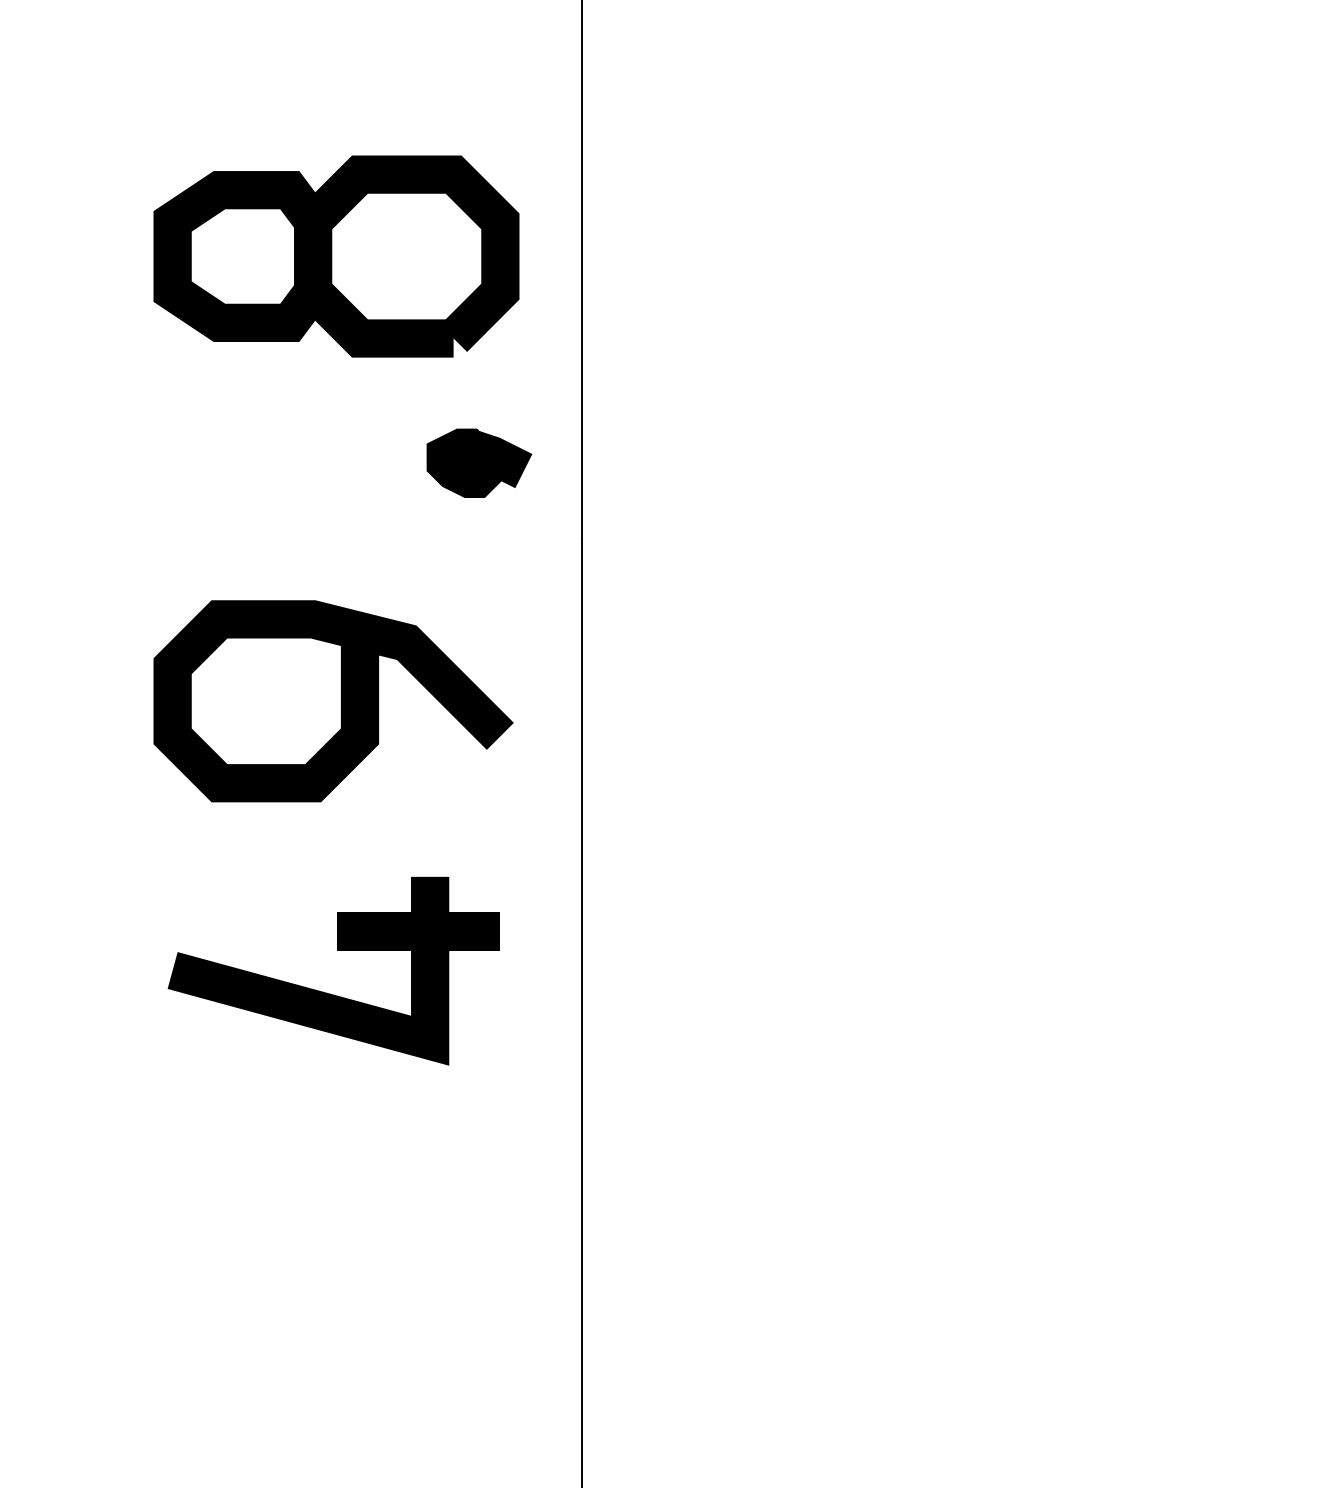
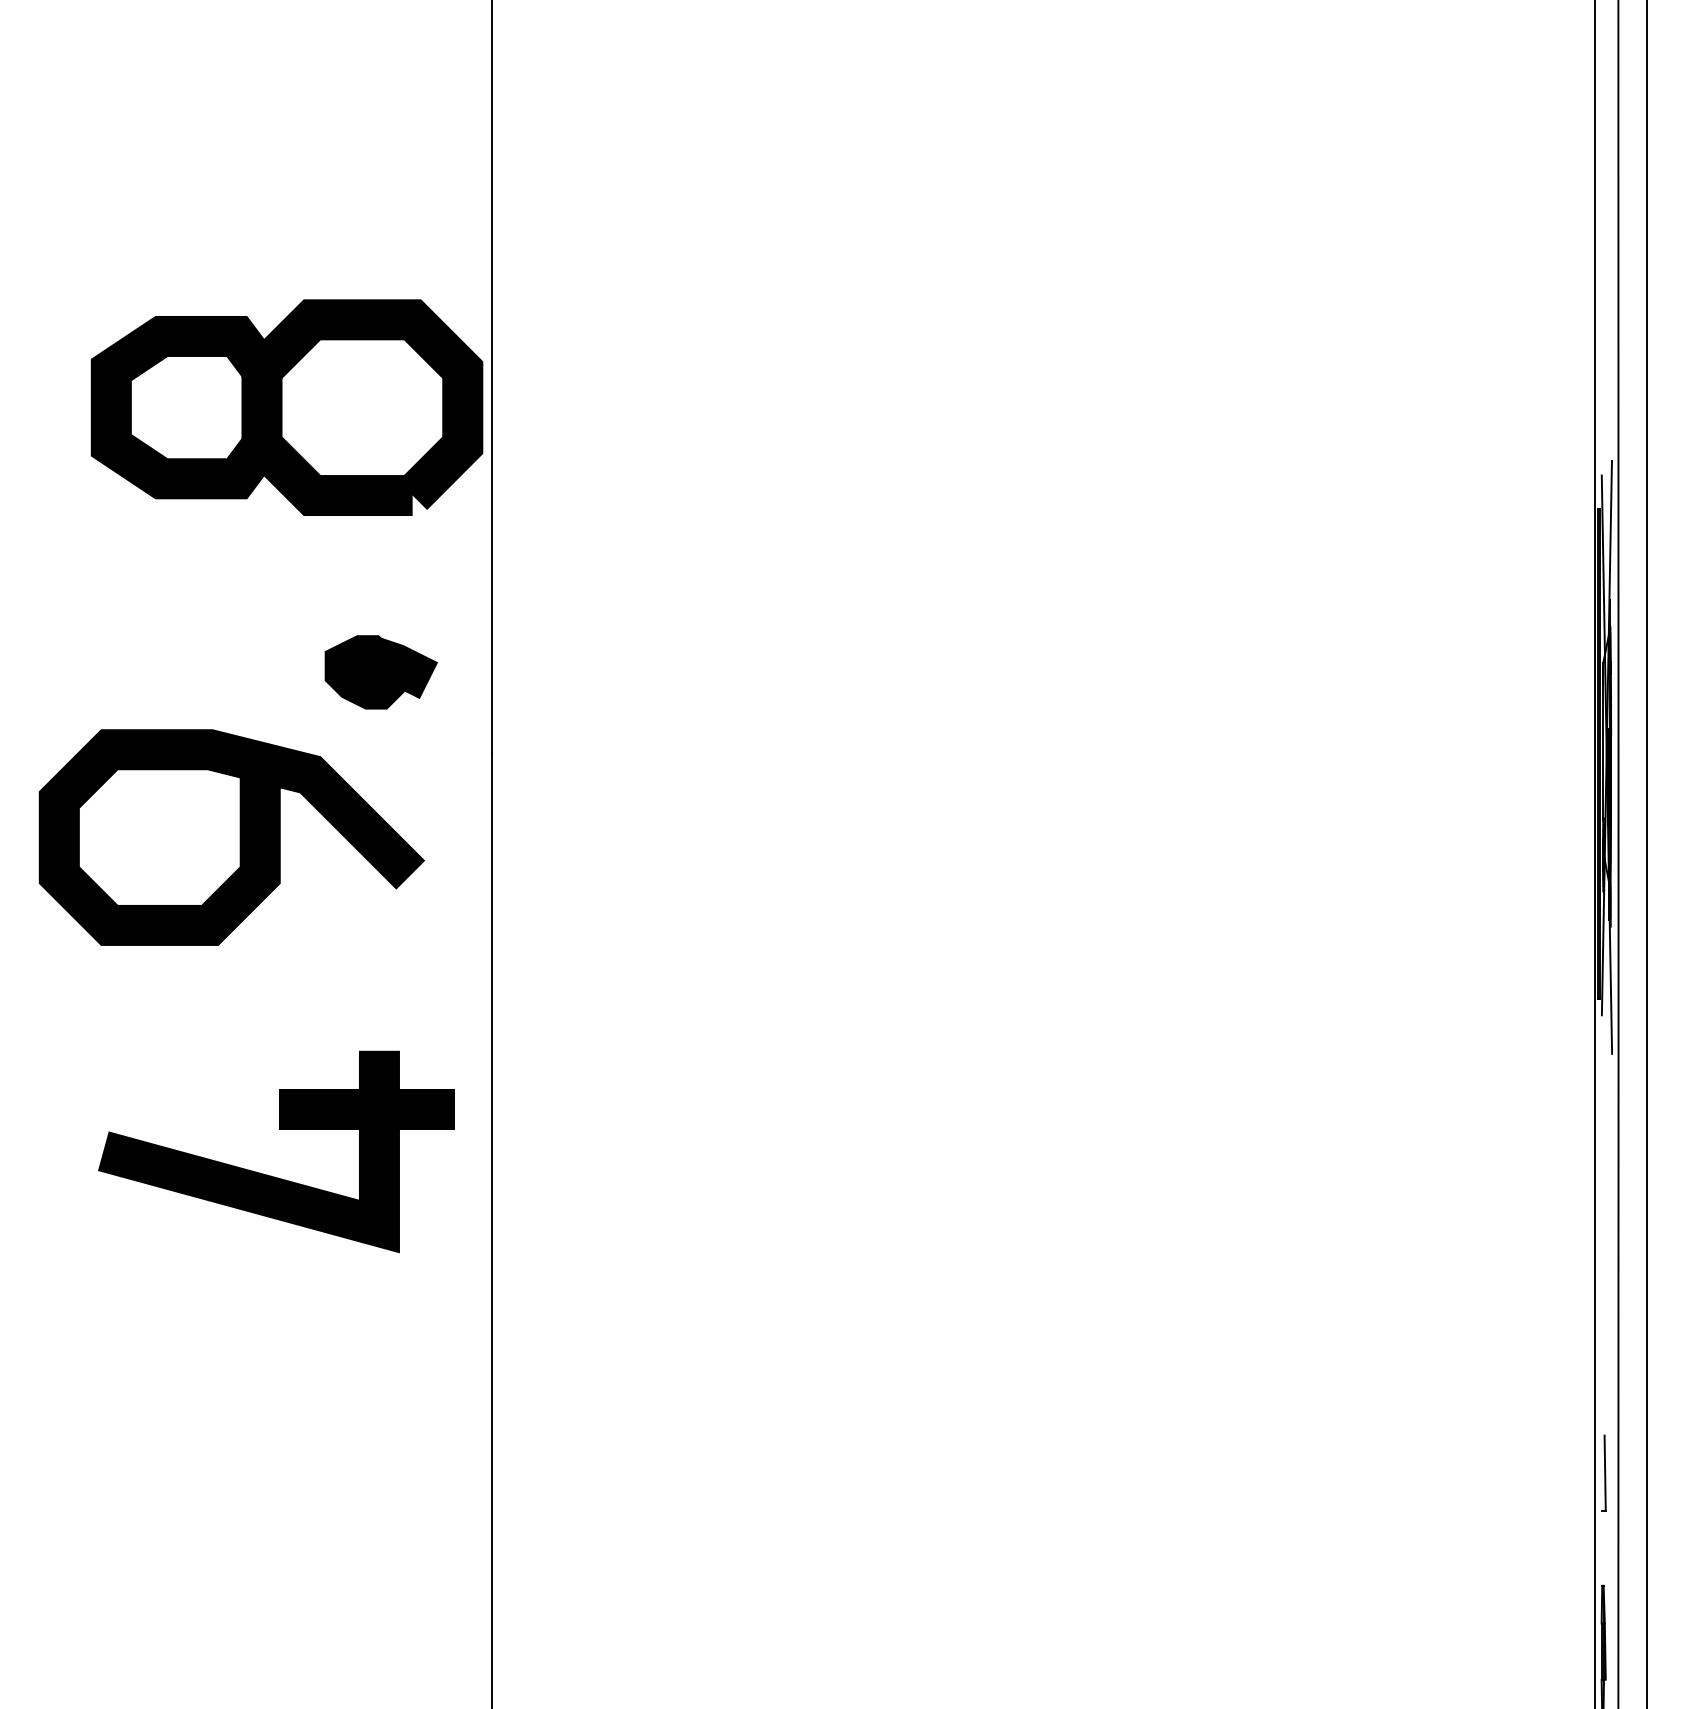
part: (335, 256) -> (286, 407), moved
curve: (340, 701) -> (239, 837), moved
part: (336, 950) -> (279, 1129), moved

